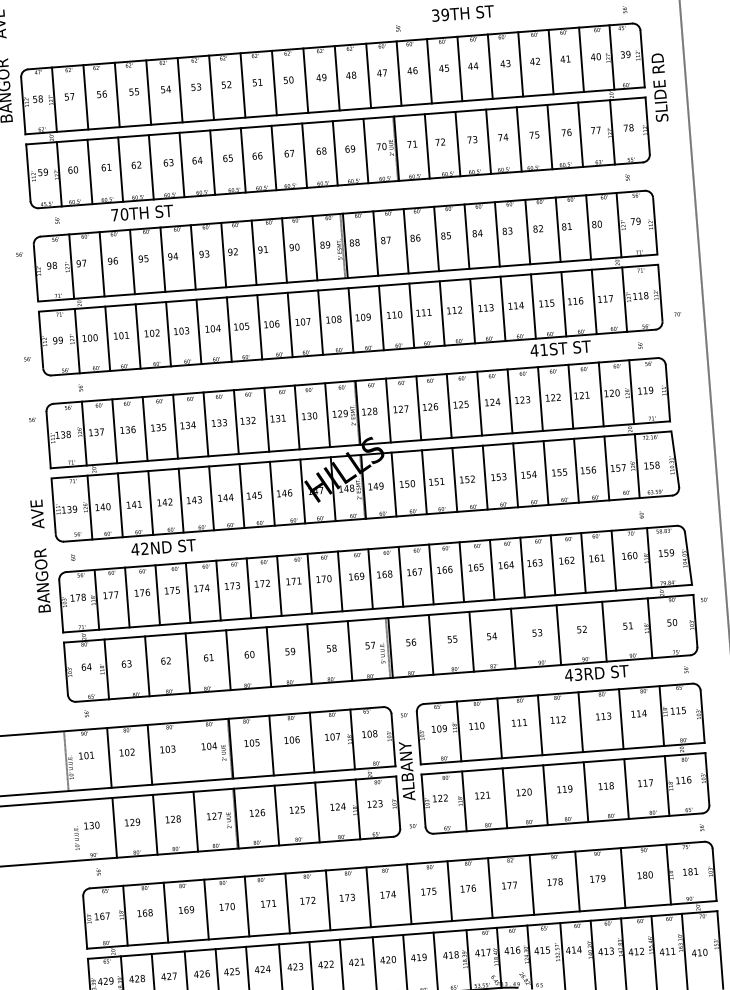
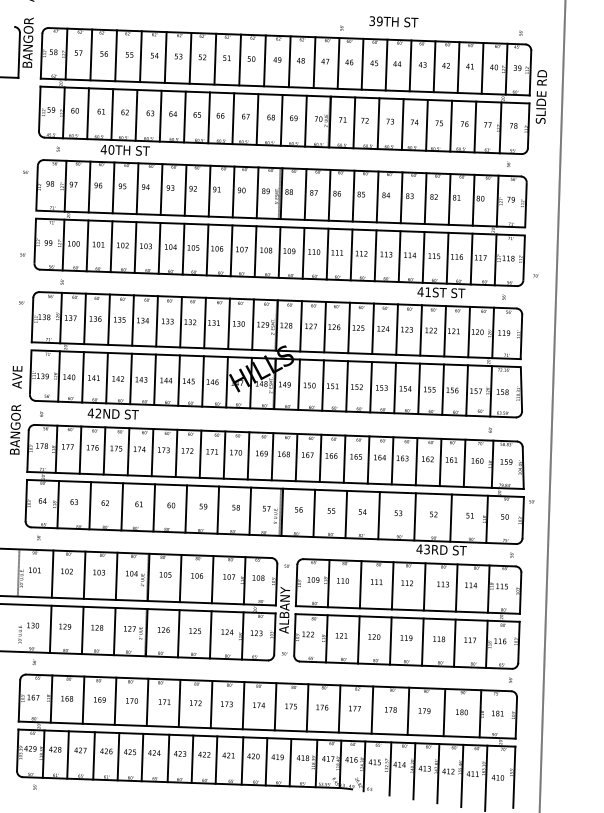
text: (114, 214) -> (103, 149), 70TH -> 40TH
line: (190, 750) -> (116, 575), added

